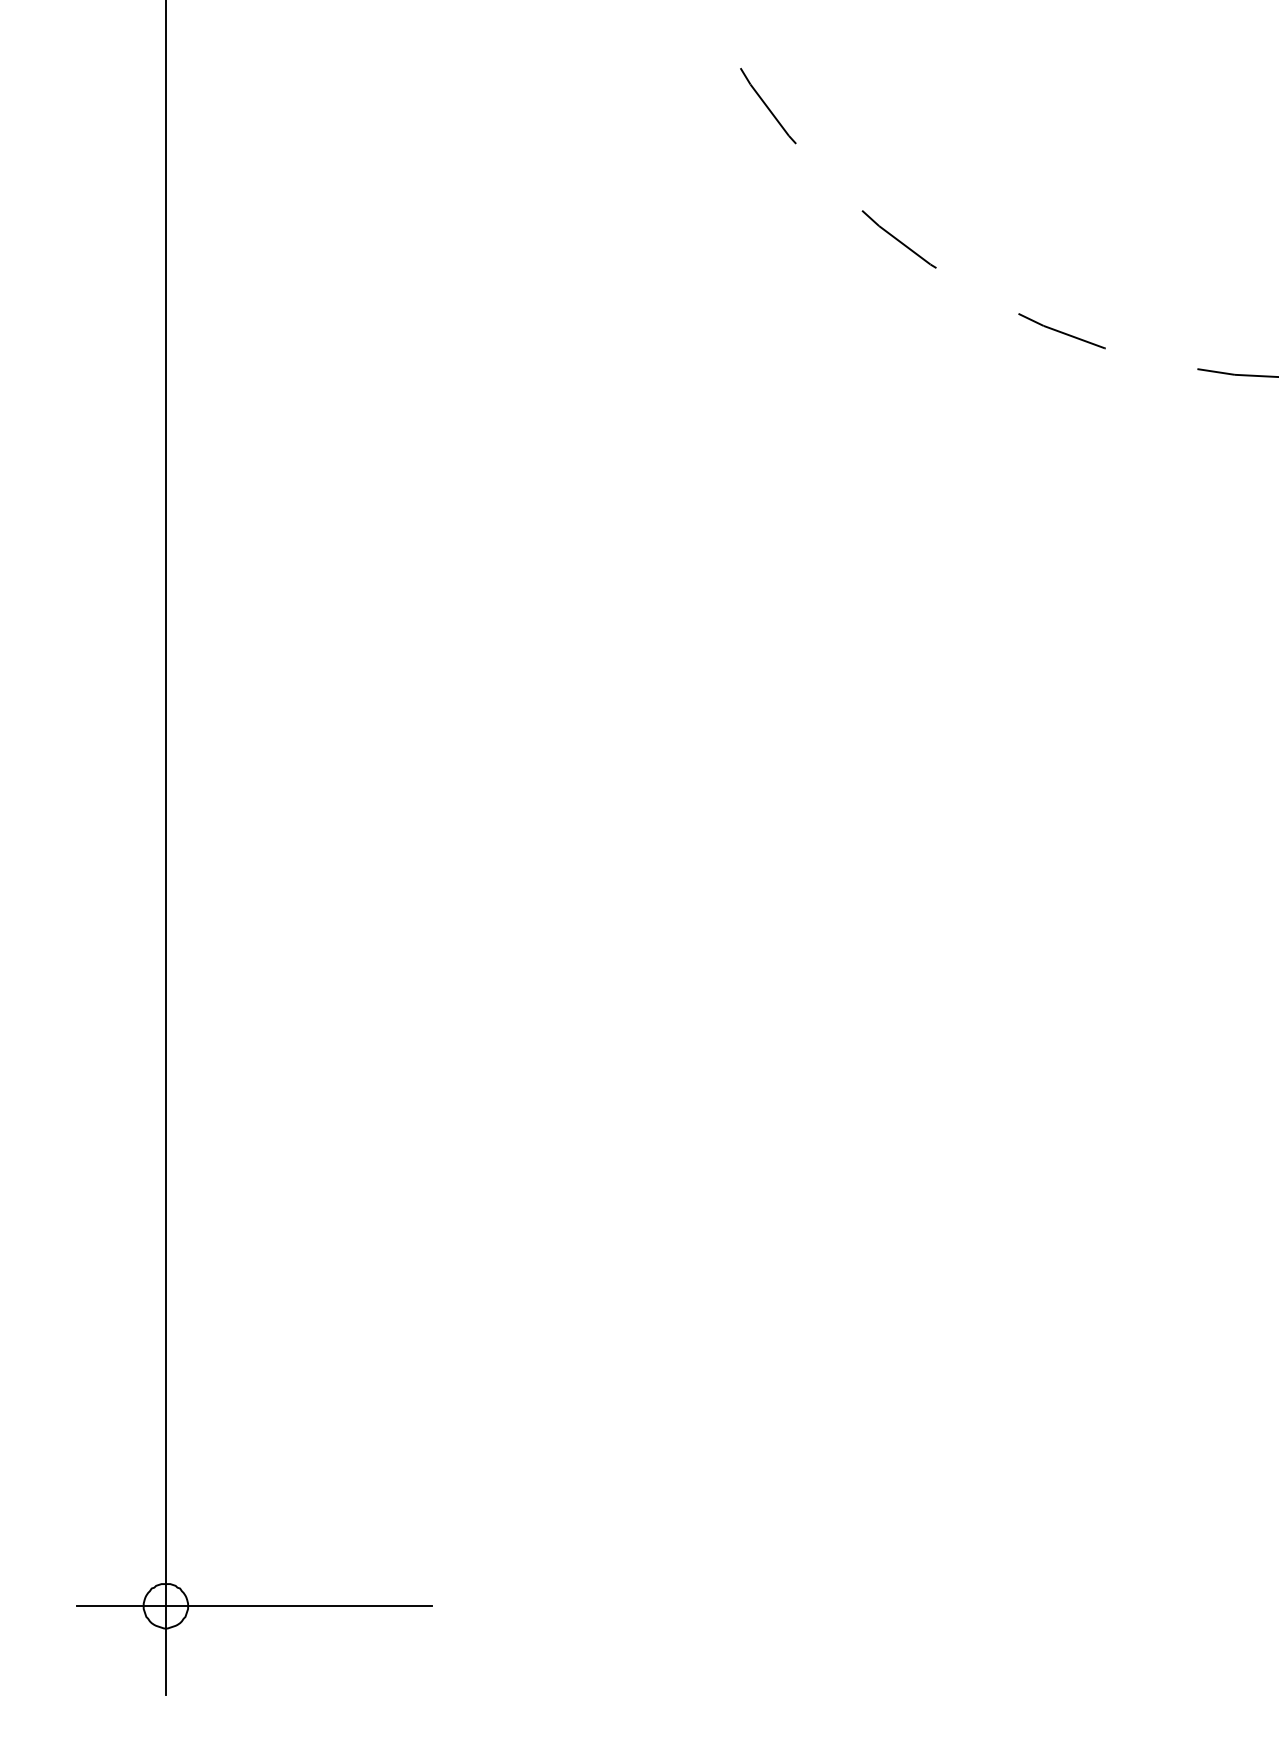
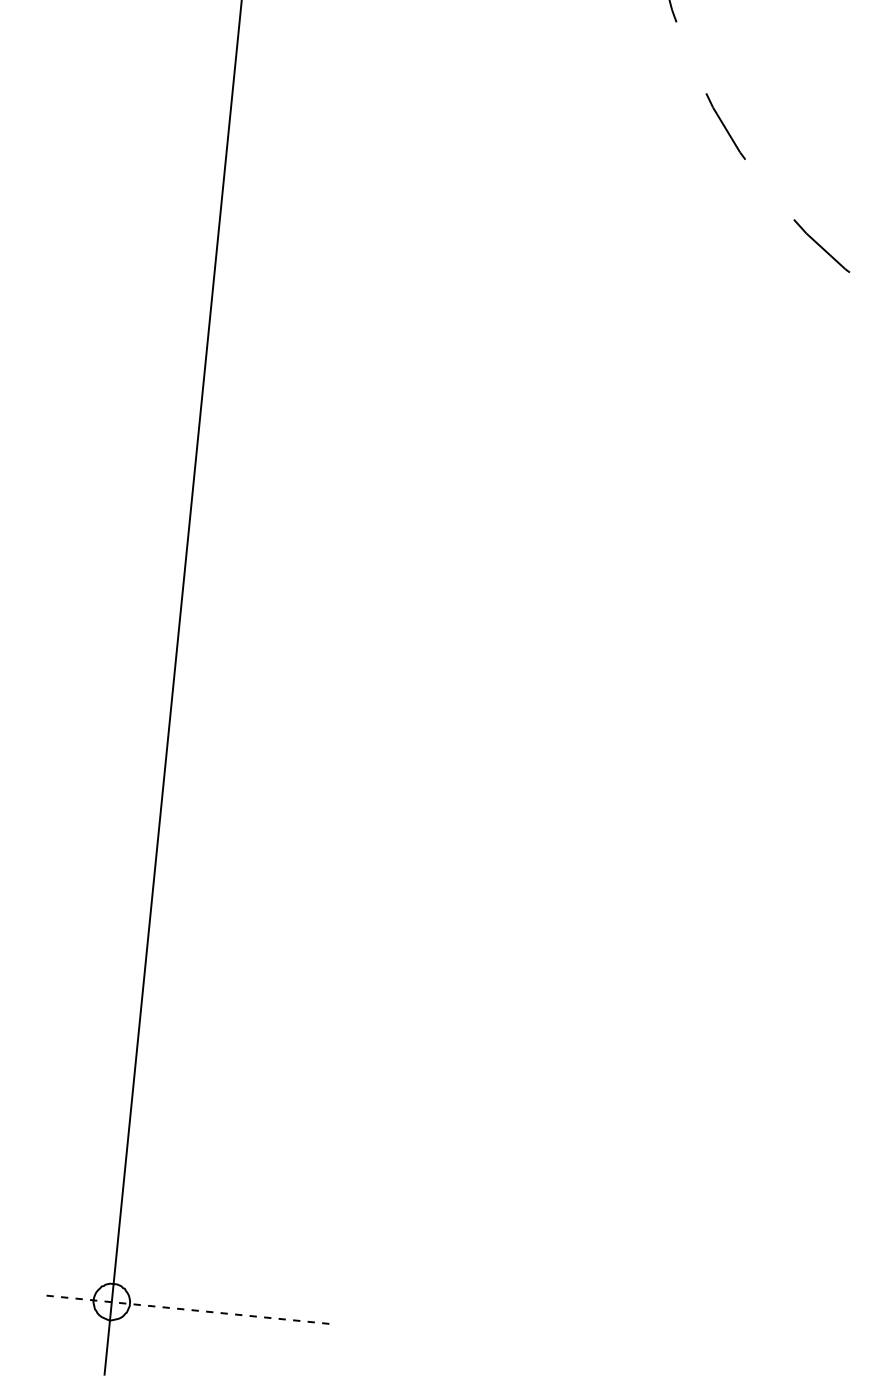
line: (254, 1606) -> (184, 1309), solid -> dashed

